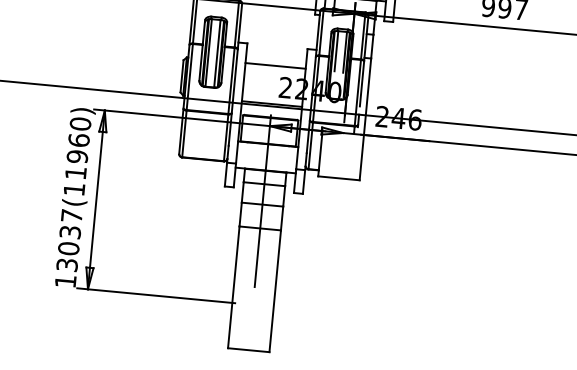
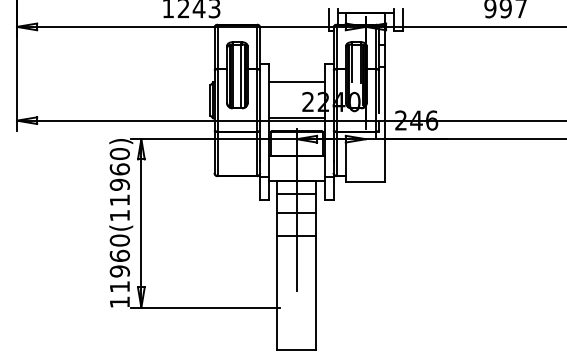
text: (69, 240) -> (119, 263), 13037(11960) -> 11960(11960)

